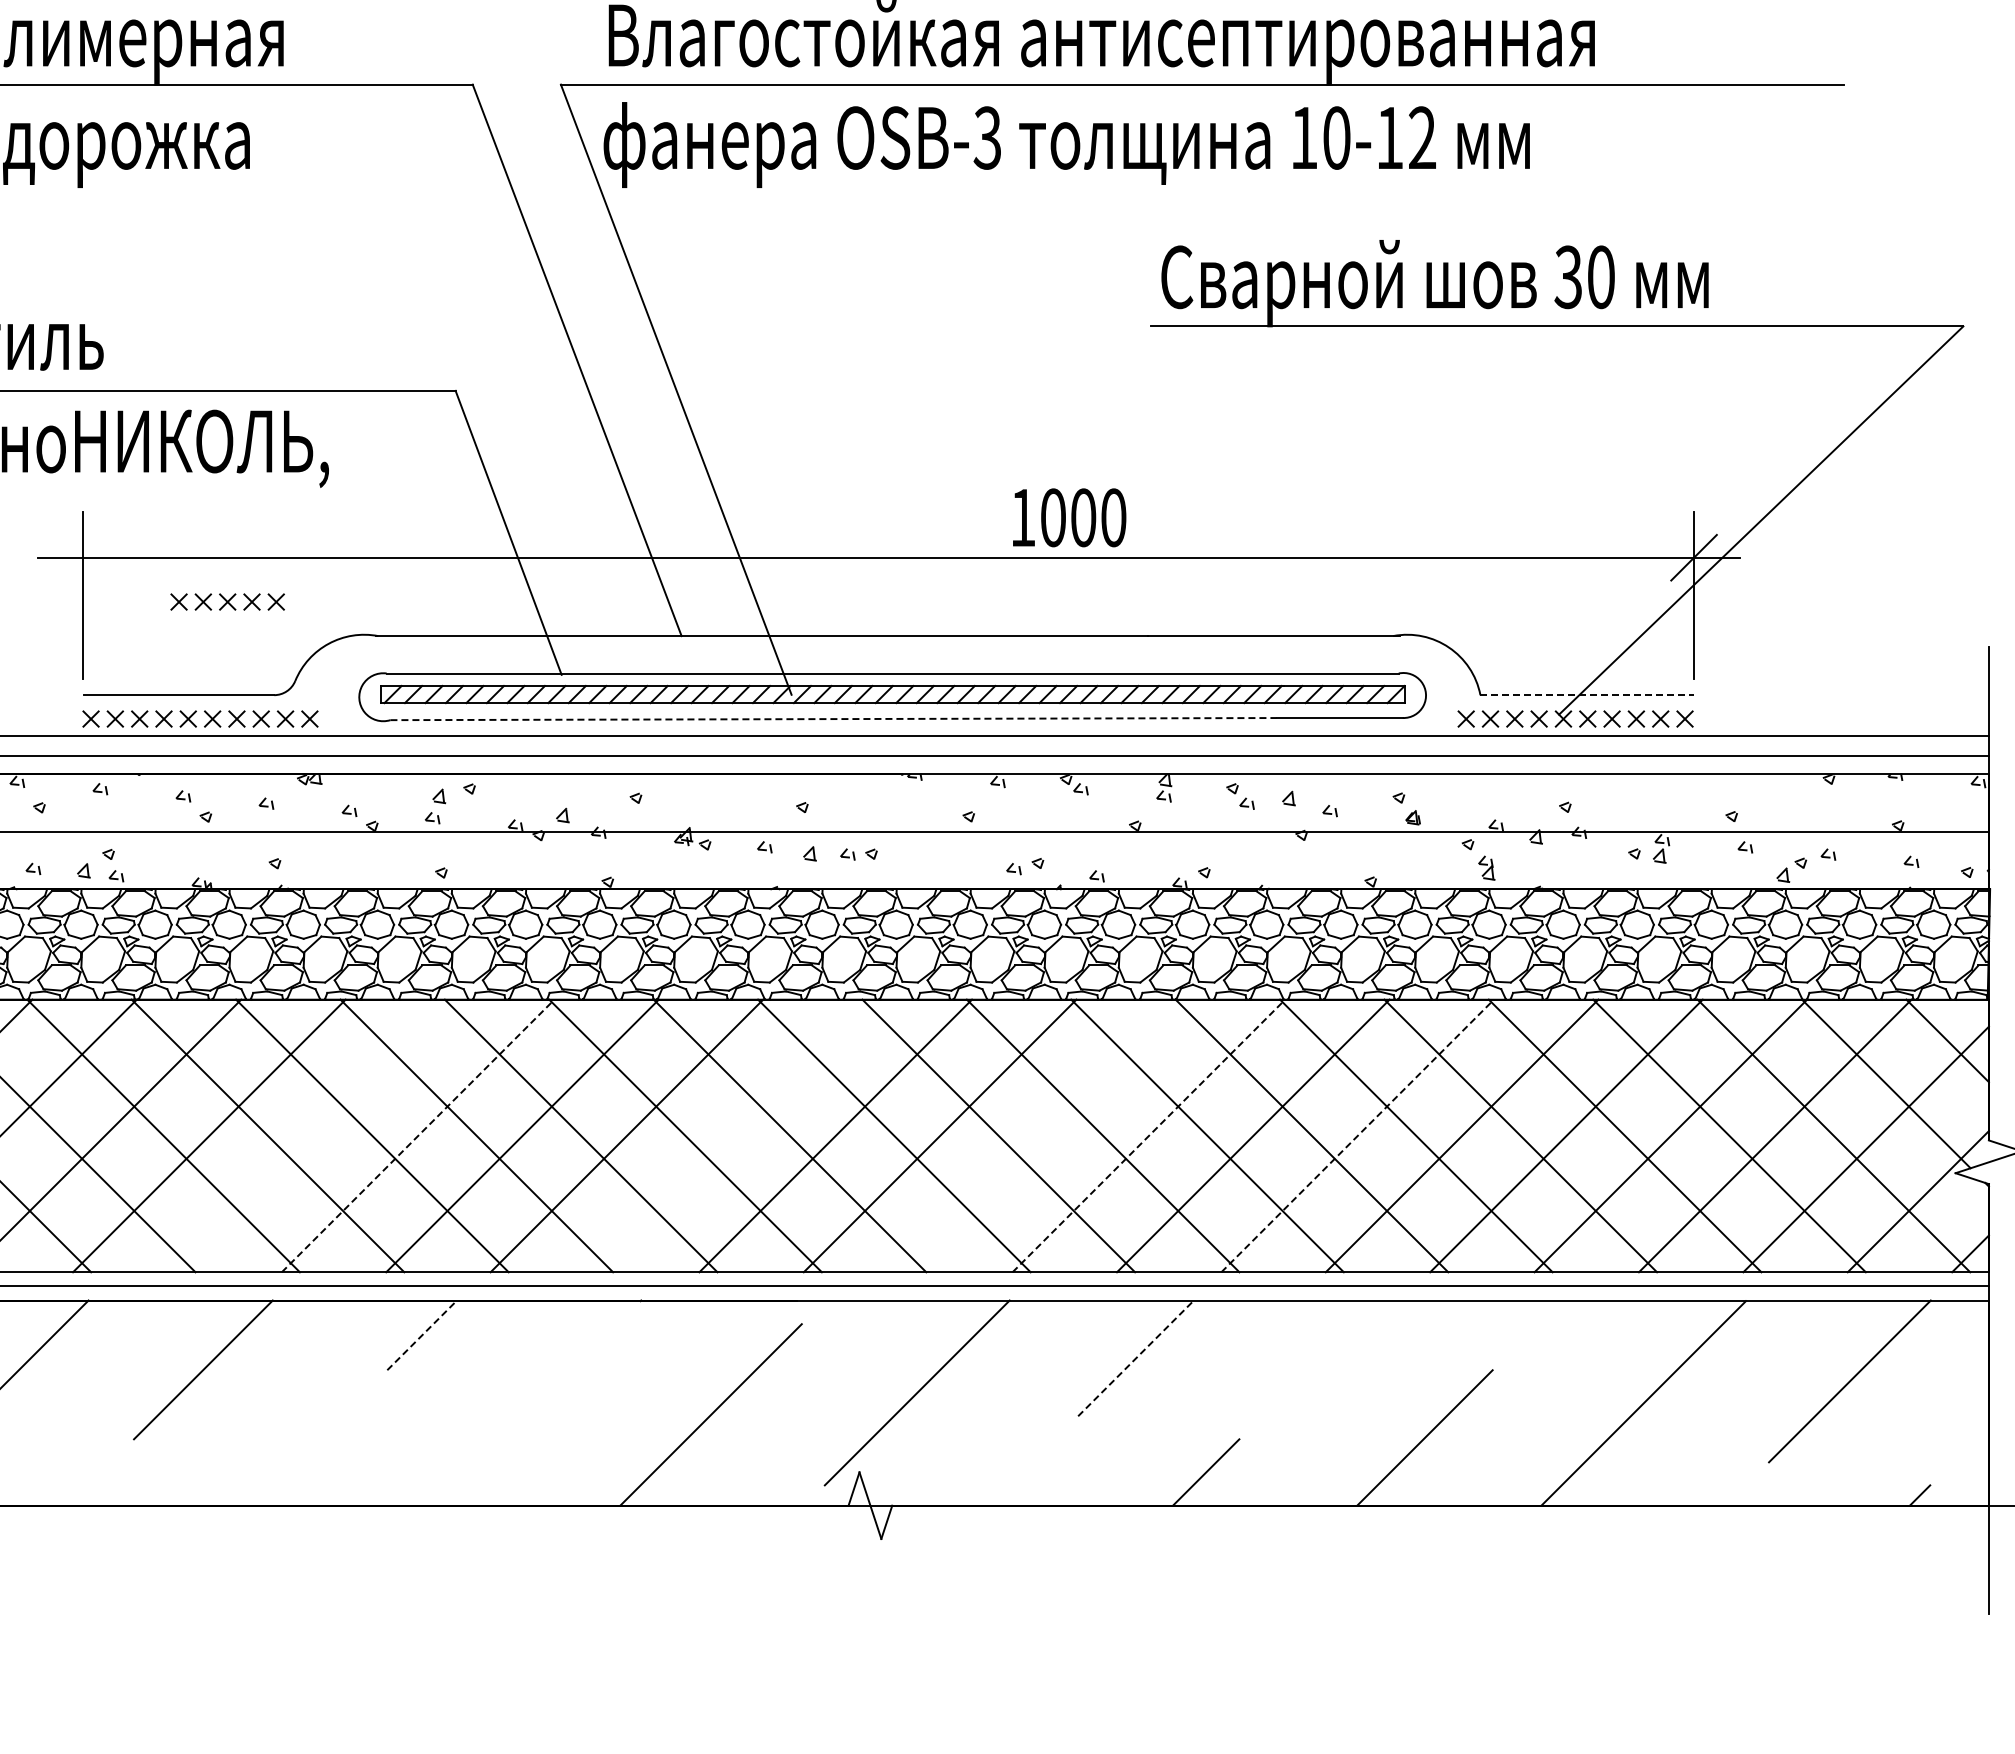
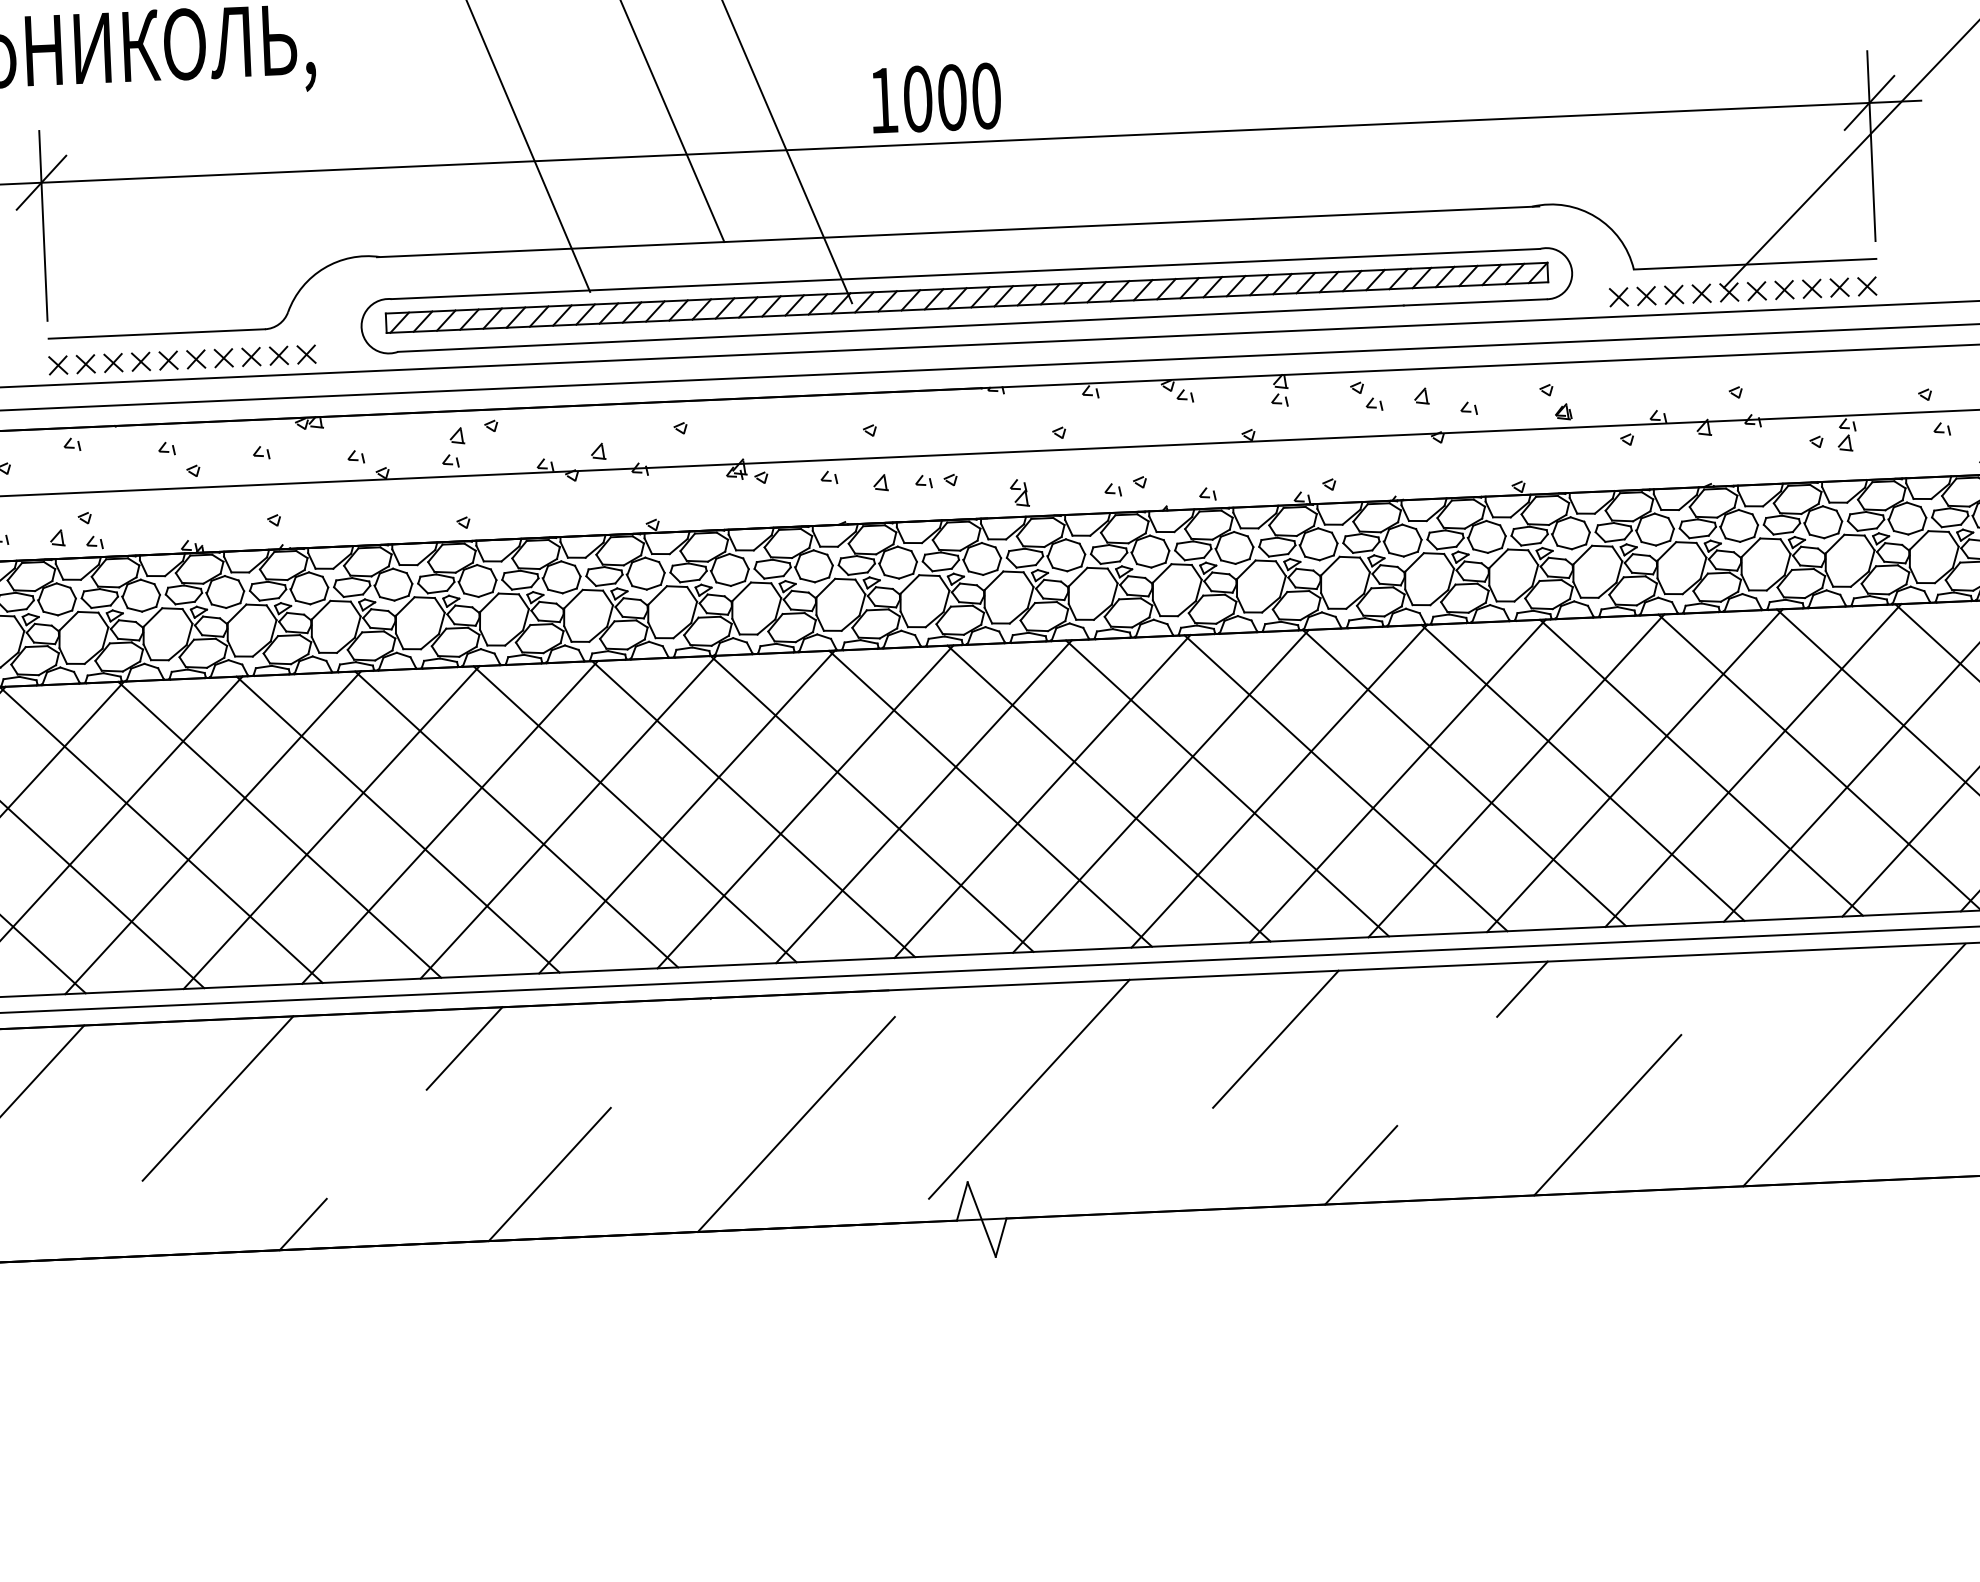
text: (1069, 517) -> (936, 97), moved
line: (83, 557) -> (41, 182), added
part: (227, 601) -> (207, 225), removed
line: (1587, 695) -> (1755, 264), dashed -> solid
line: (834, 719) -> (902, 329), dashed -> solid
part: (1486, 867) -> (1019, 492), moved
line: (313, 1135) -> (331, 827), added
line: (418, 1135) -> (450, 821), dashed -> solid
line: (731, 1135) -> (805, 806), added
line: (1044, 1135) -> (1160, 790), added
line: (1148, 1135) -> (1278, 785), dashed -> solid
line: (1357, 1135) -> (1516, 775), dashed -> solid
line: (1354, 1323) -> (1522, 988), added
line: (422, 1335) -> (464, 1048), dashed -> solid
line: (1136, 1358) -> (1276, 1039), dashed -> solid
line: (492, 1449) -> (550, 1174), added
line: (273, 1483) -> (303, 1223), added

